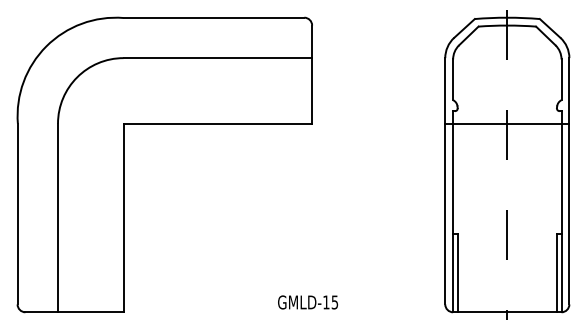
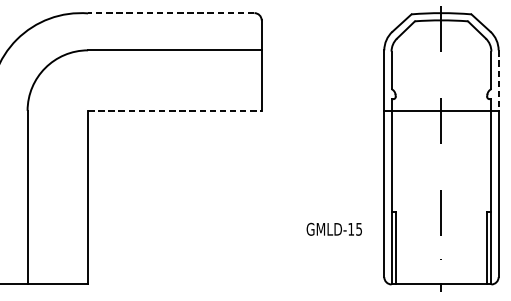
line: (213, 17) -> (170, 12), solid -> dashed
line: (569, 90) -> (498, 80), solid -> dashed
line: (218, 123) -> (175, 110), solid -> dashed
text: (307, 302) -> (333, 229), moved

